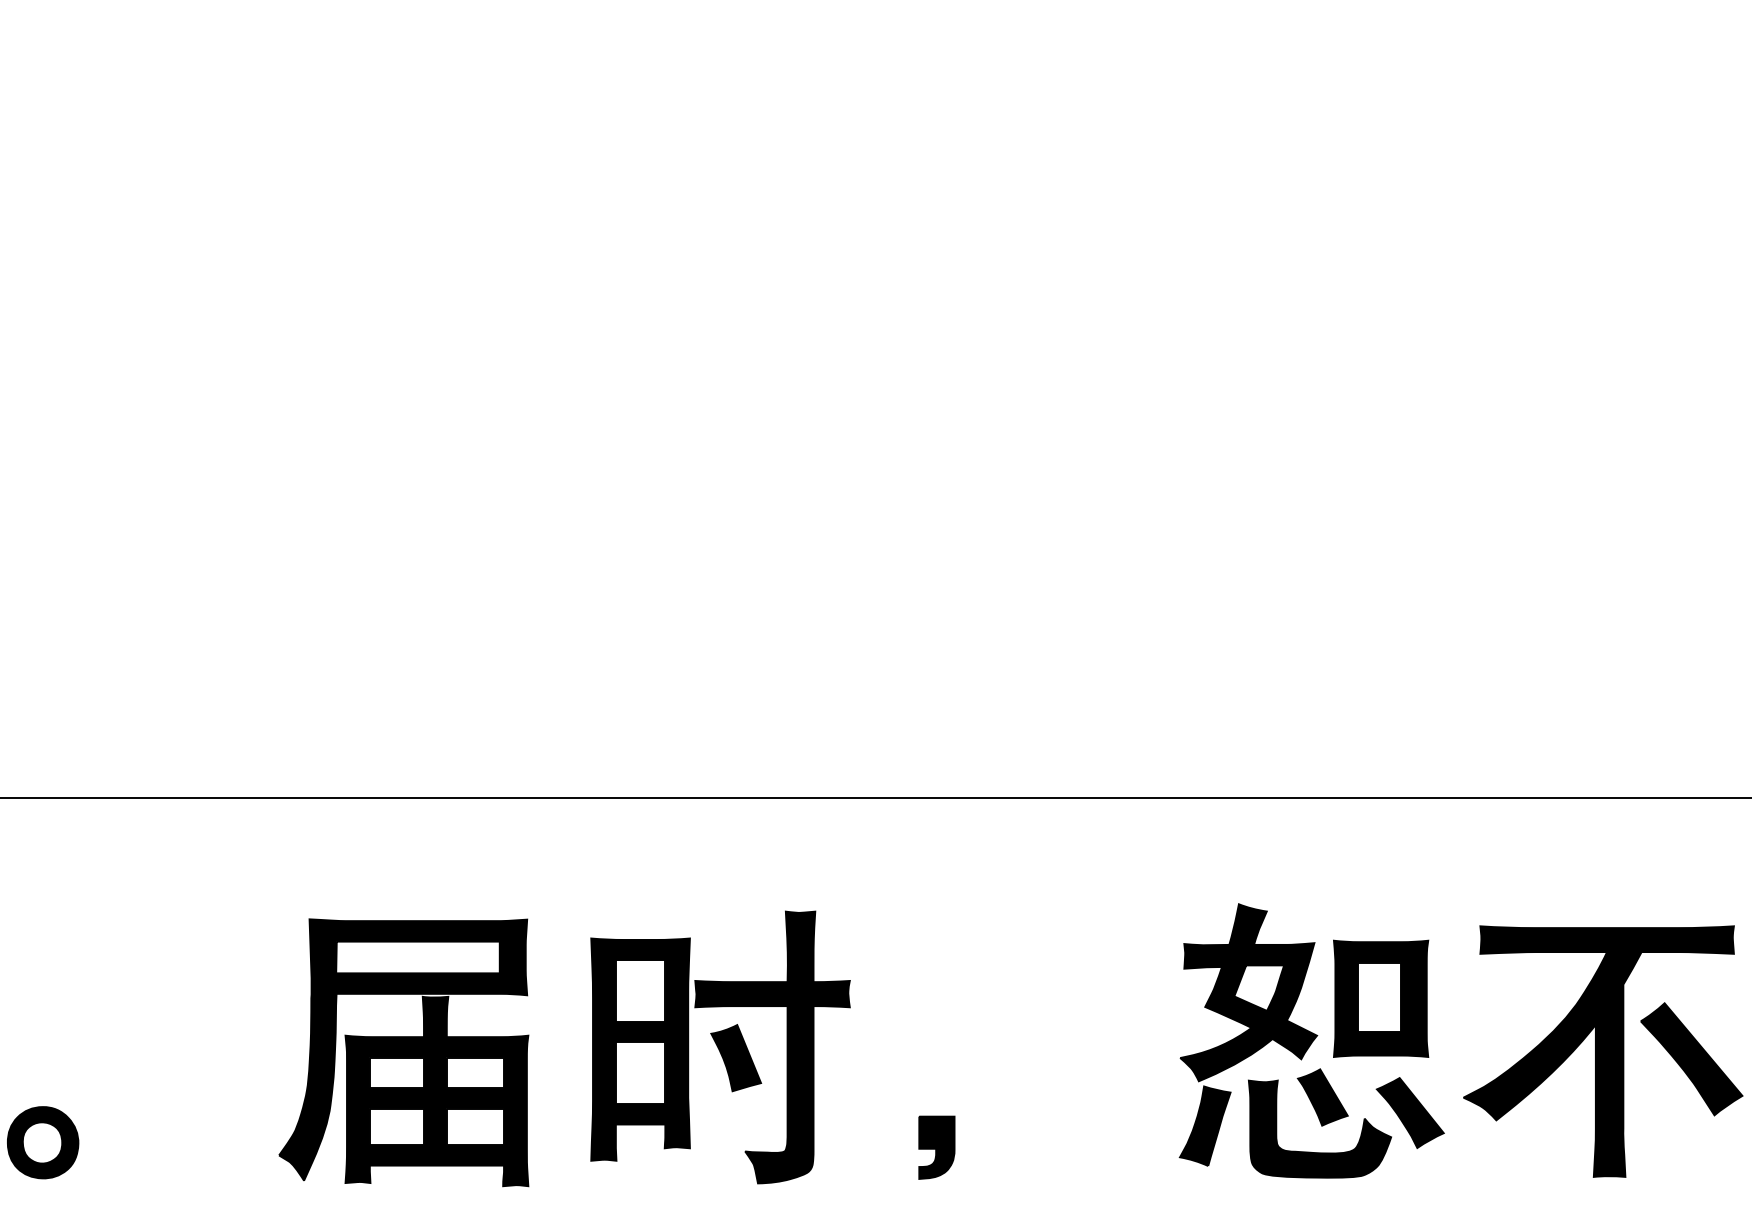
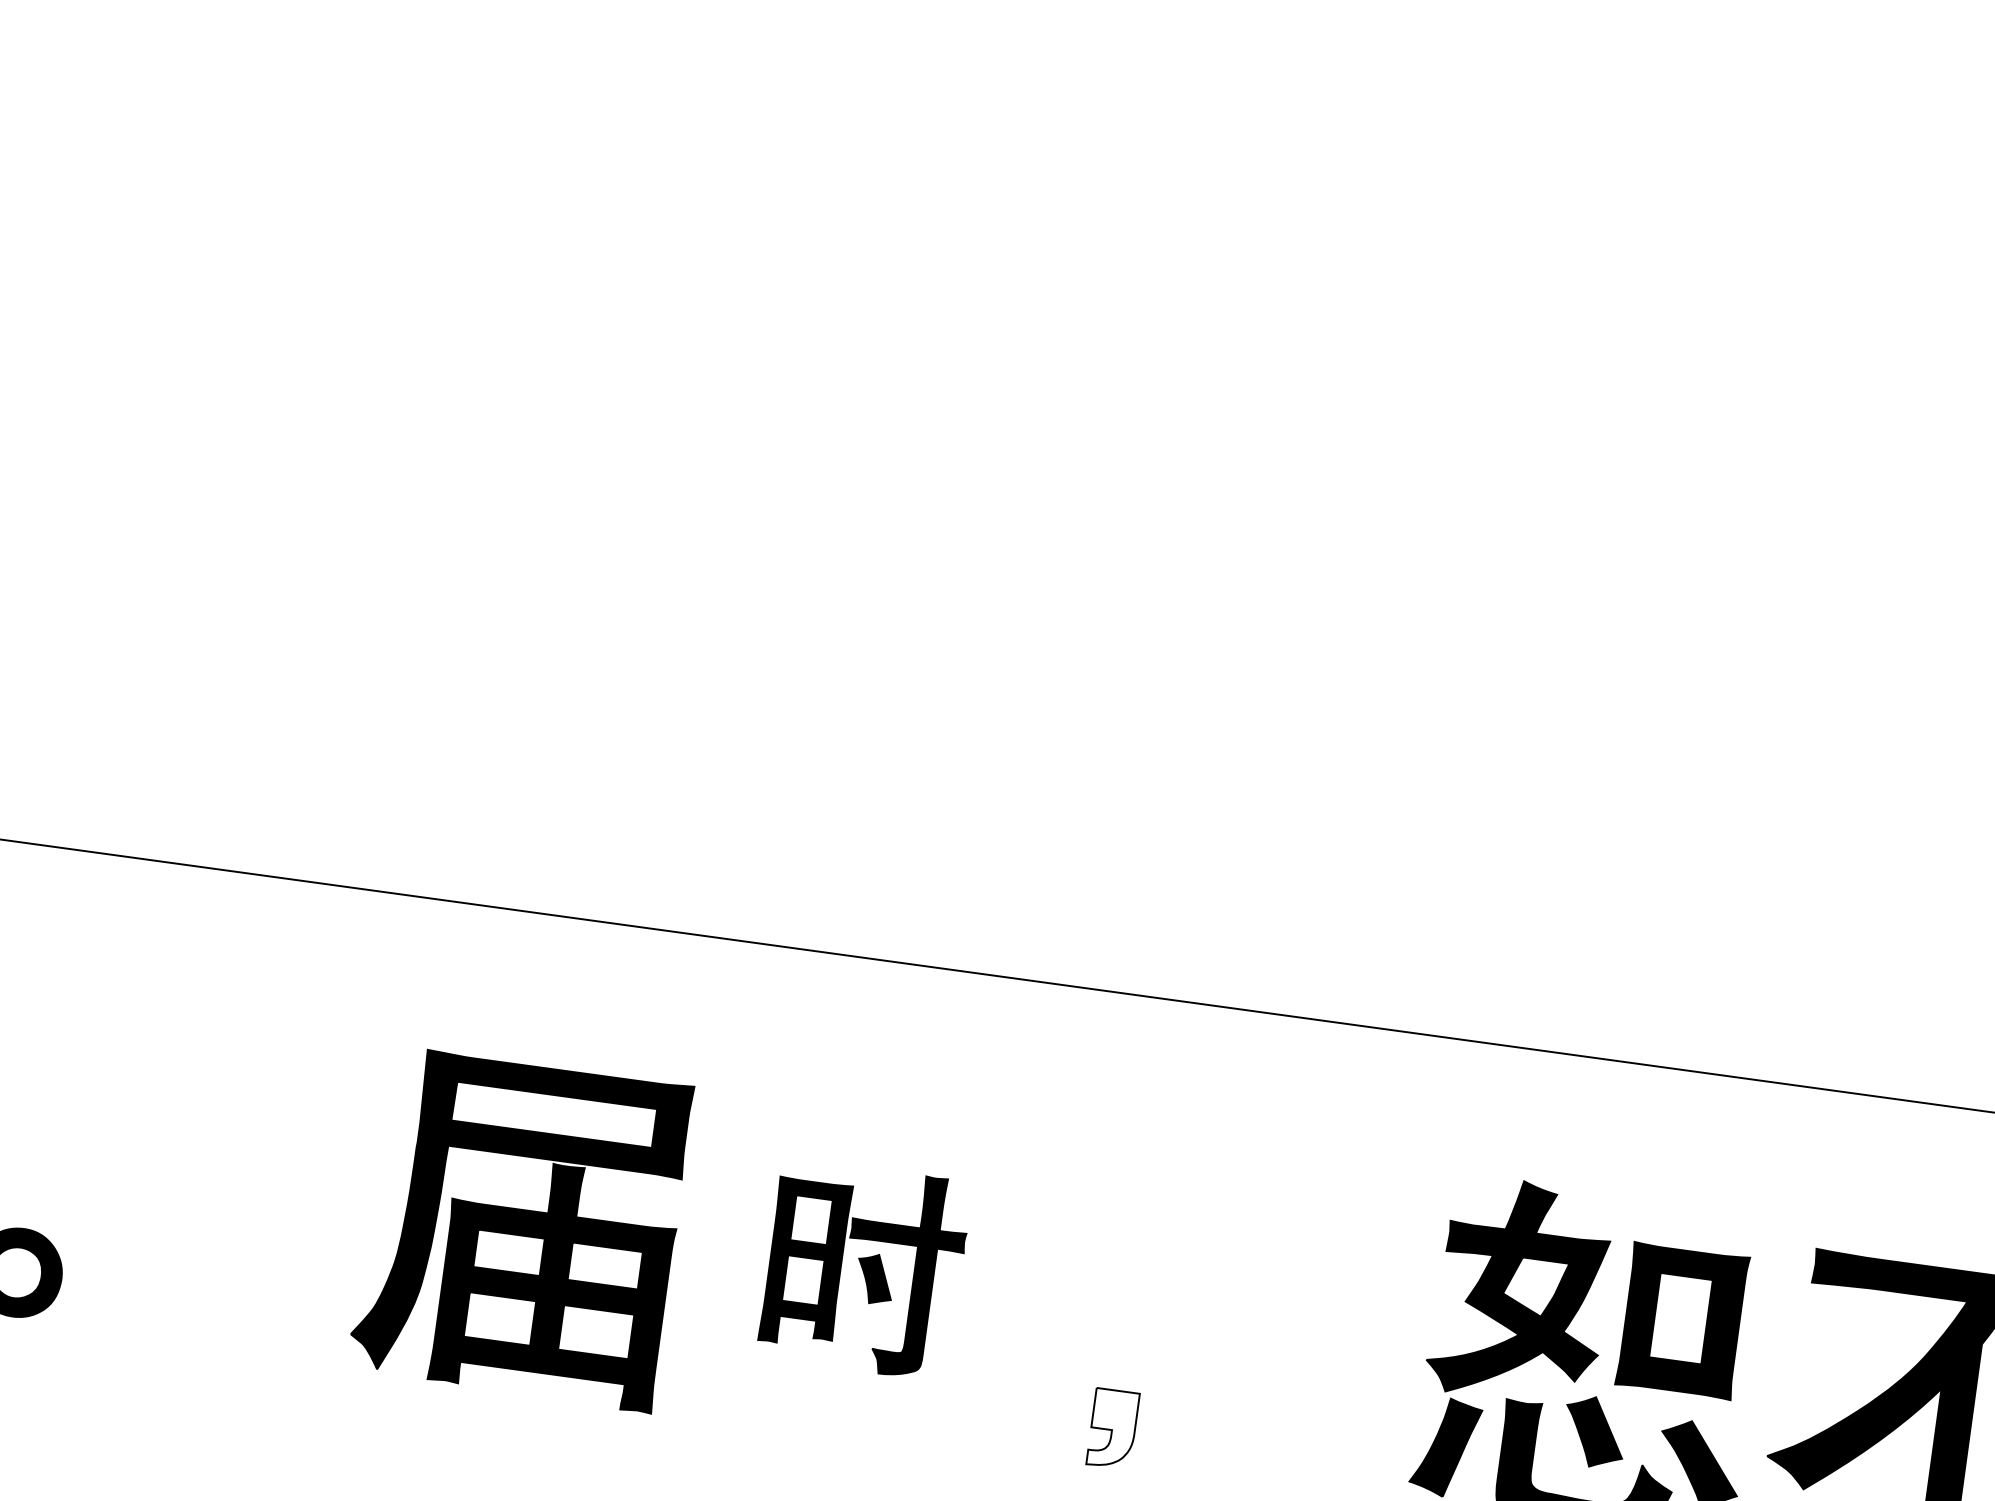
part: (720, 1047) -> (864, 1269), size x0.6
part: (403, 1052) -> (520, 1228), moved
fill: (936, 1147) -> (1112, 1428), removed

